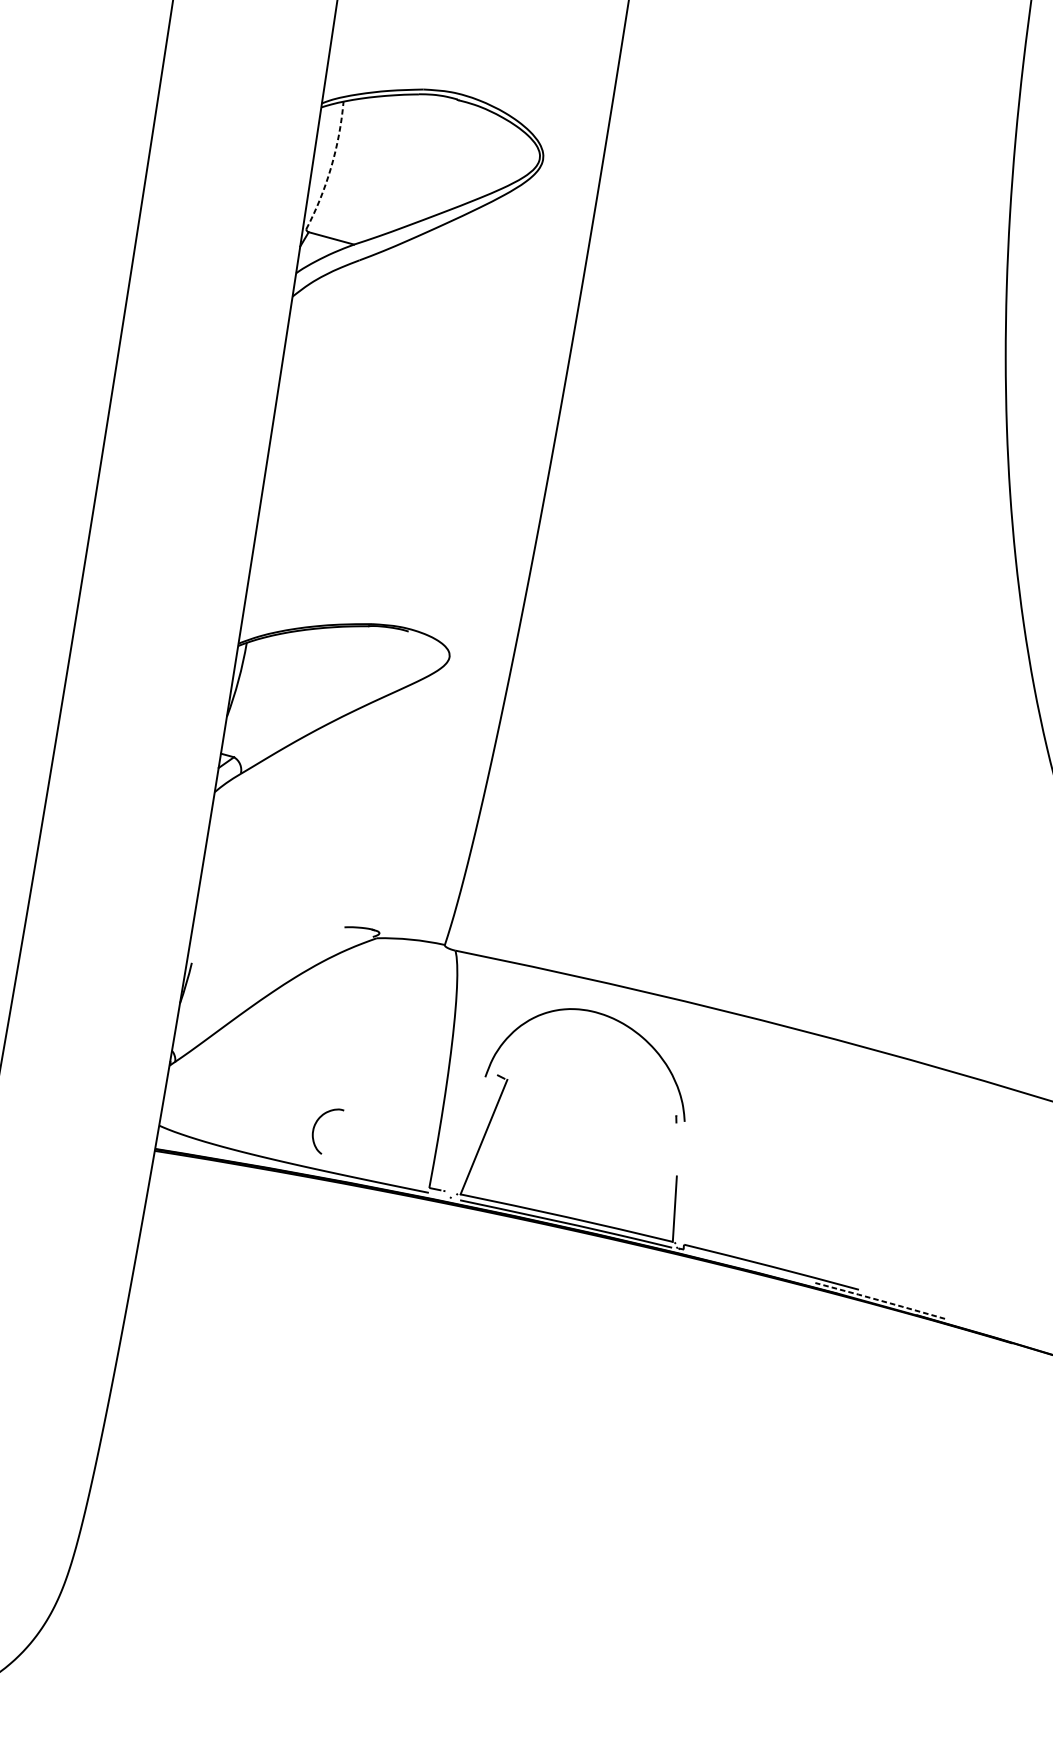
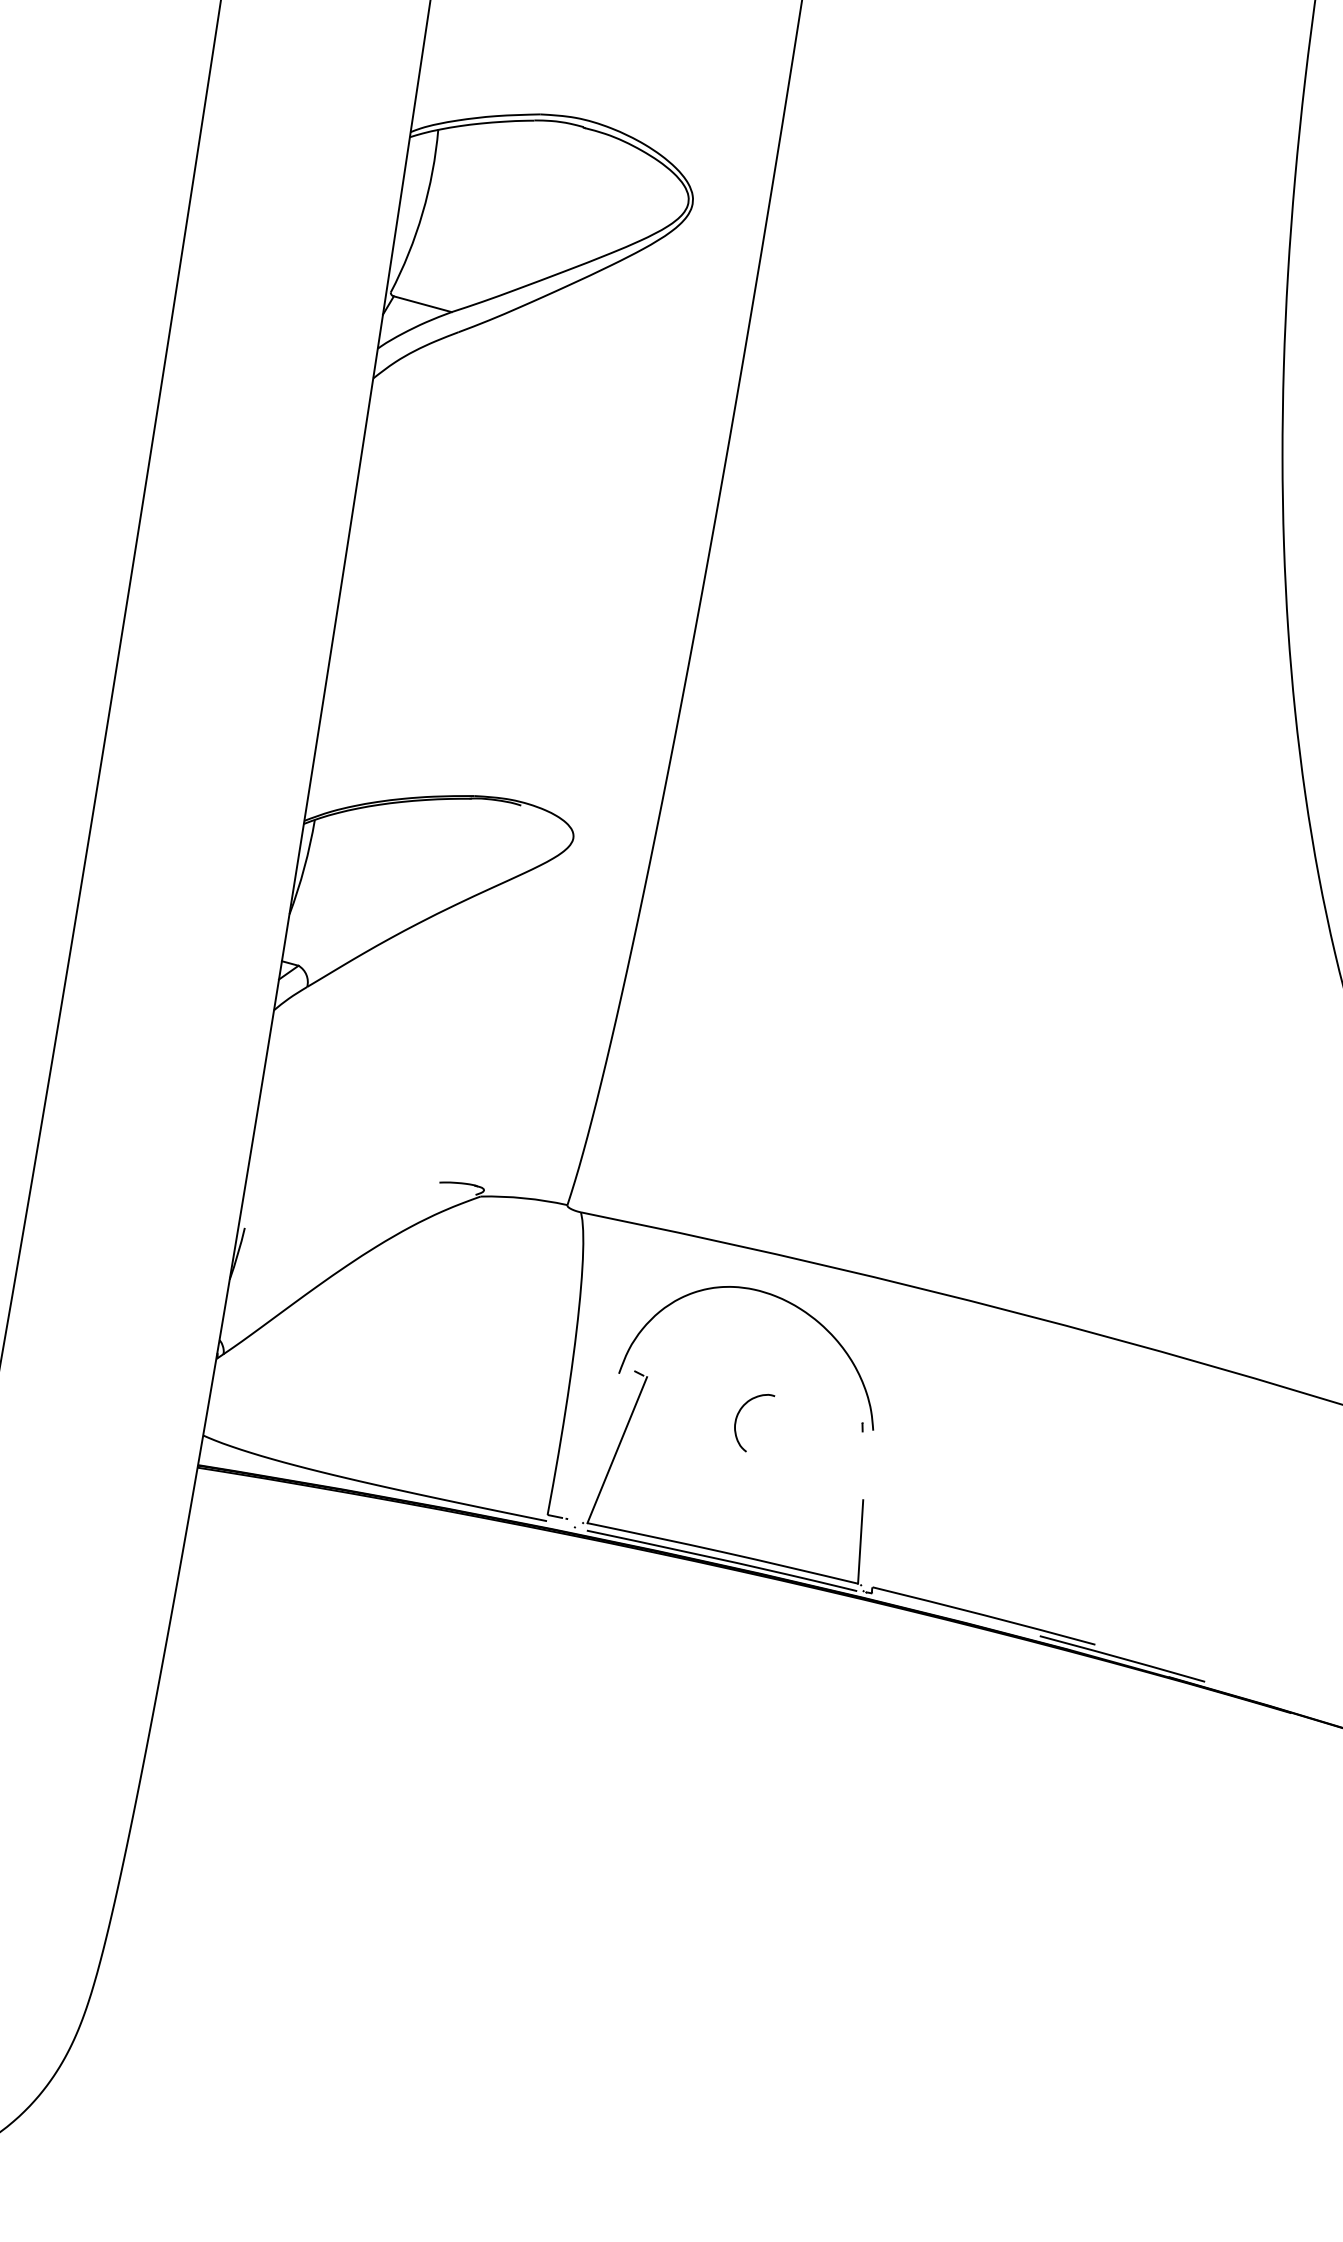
arc: (331, 167) -> (422, 213), dashed -> solid
curve: (314, 1128) -> (737, 1418), moved
line: (880, 1300) -> (1122, 1658), dashed -> solid

